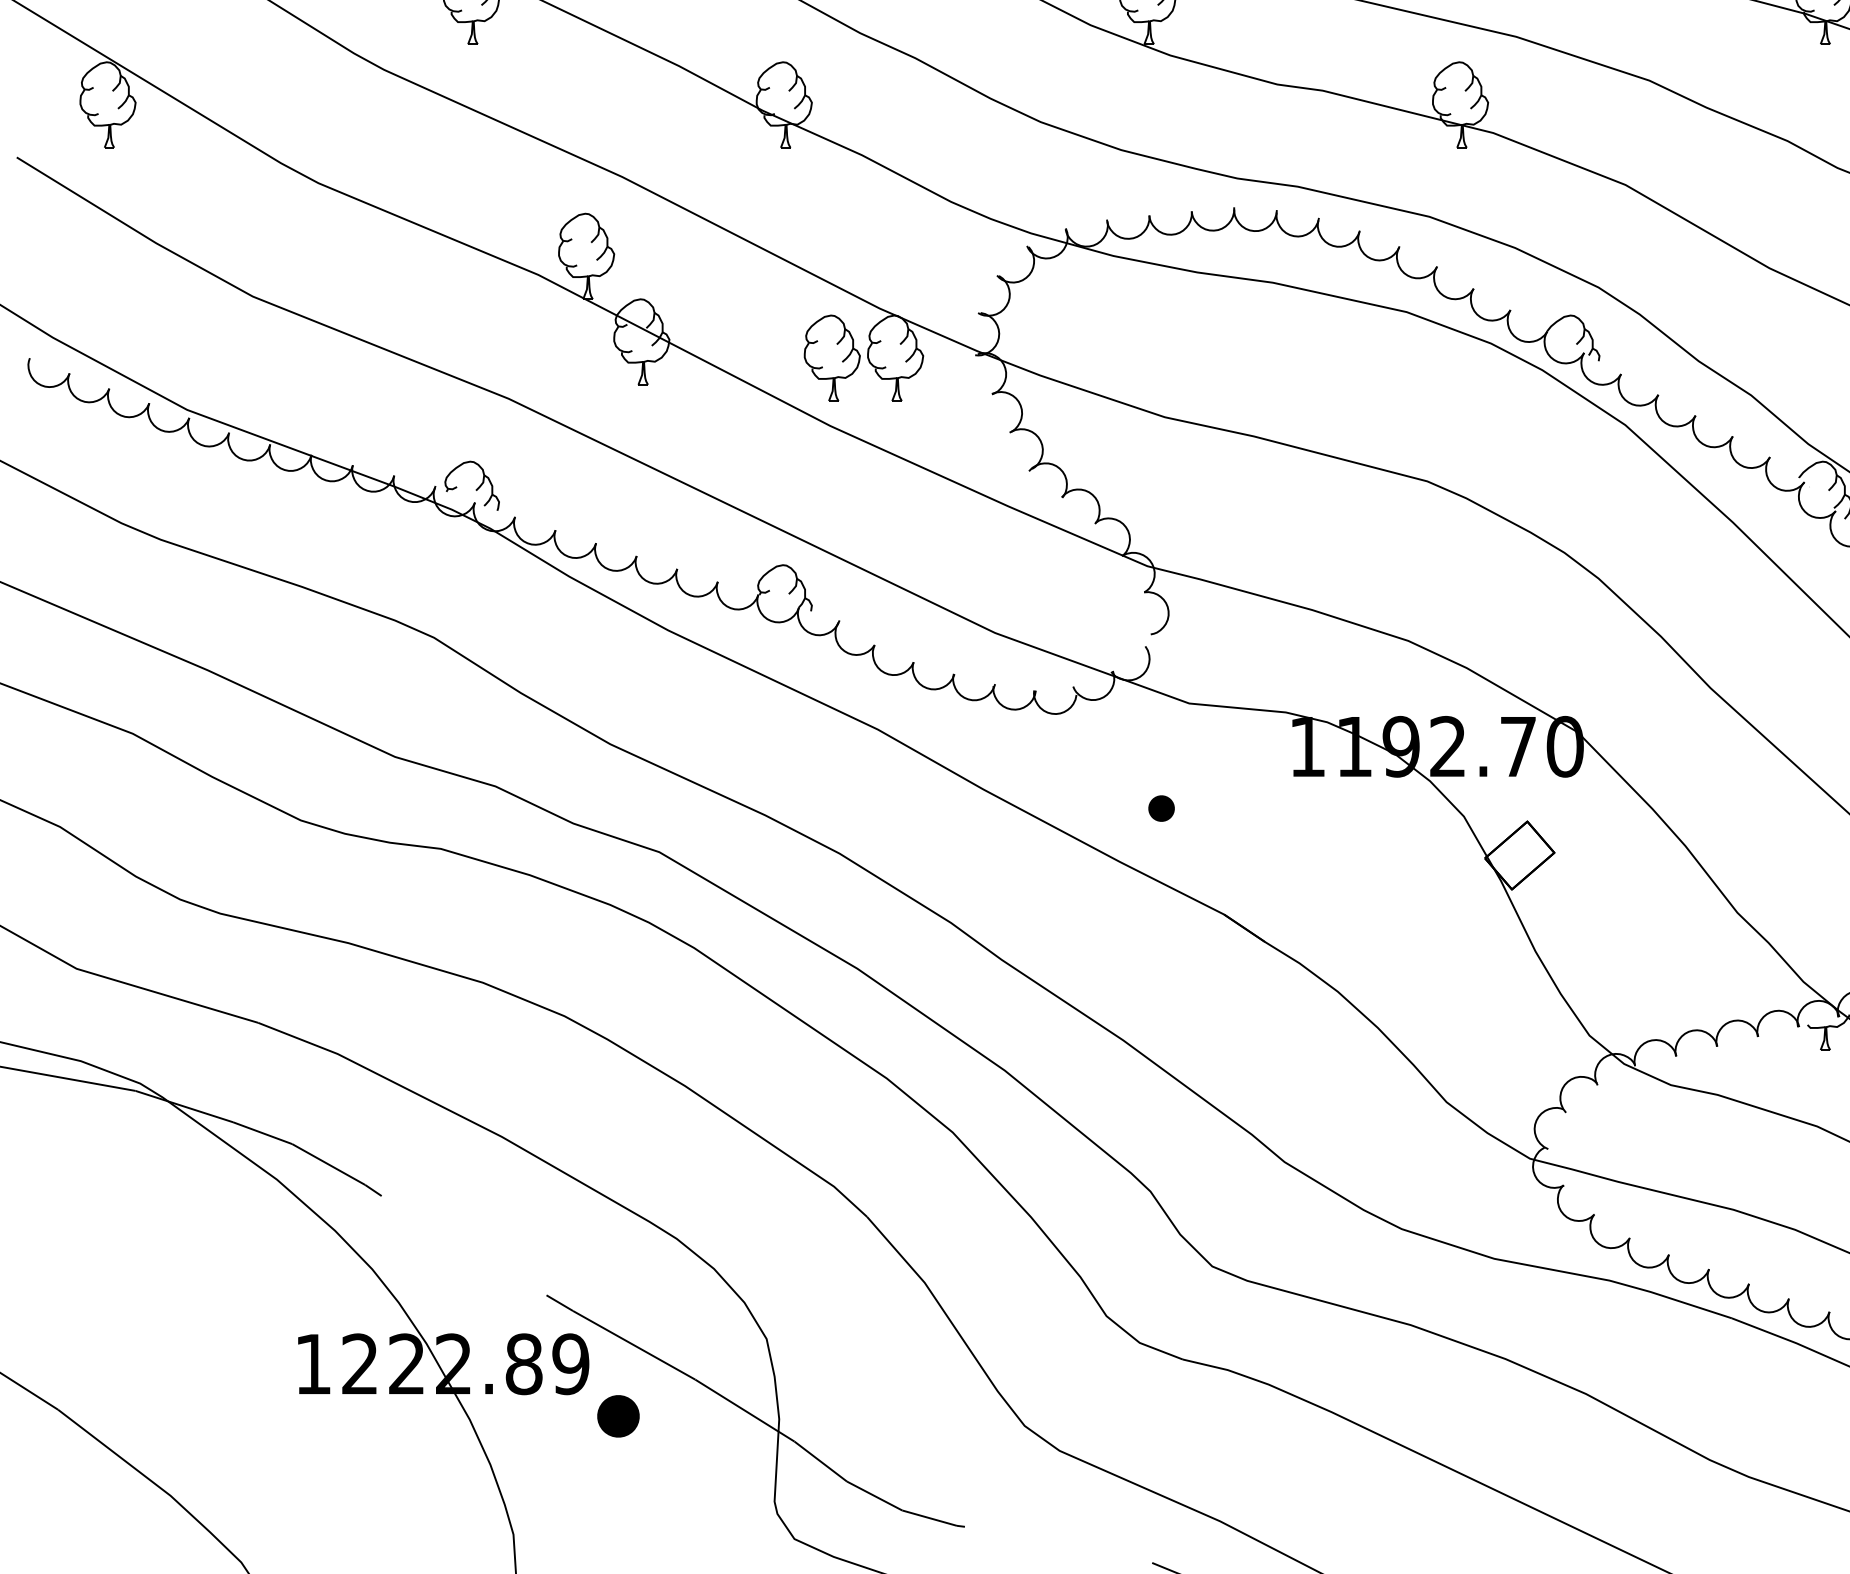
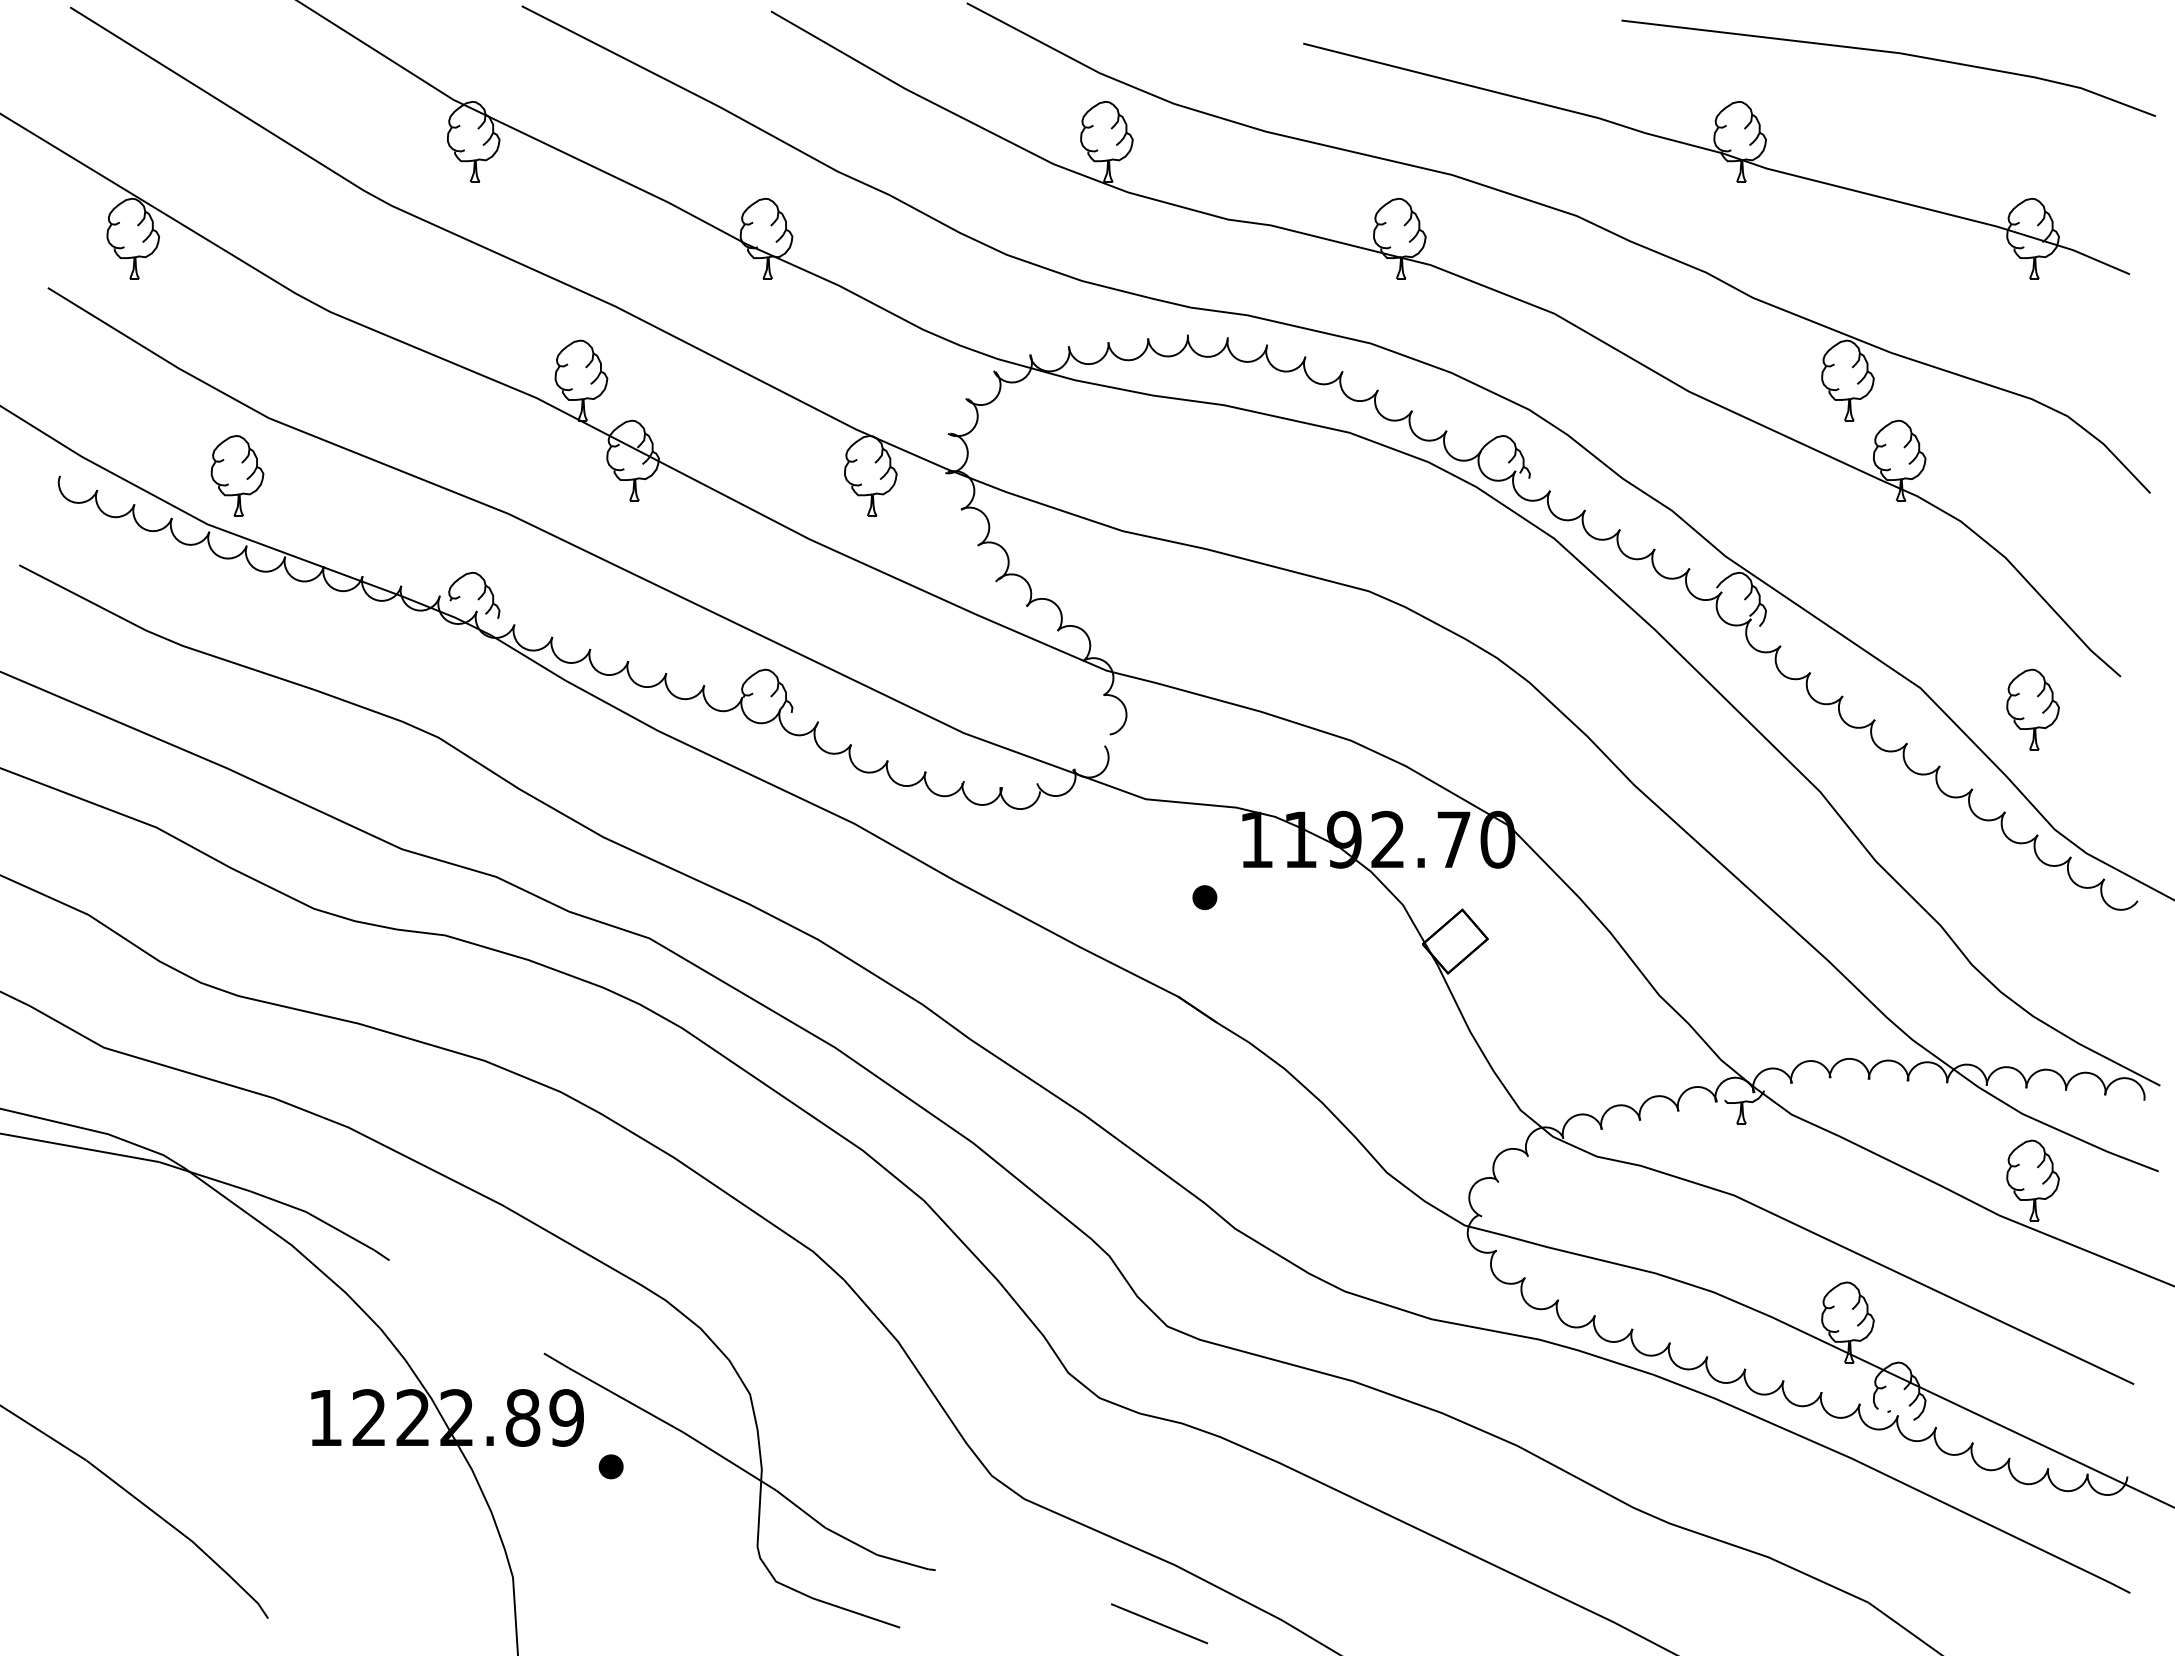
part: (832, 357) -> (237, 475), moved
part: (1161, 808) -> (1204, 897), moved
part: (617, 1416) -> (610, 1466), size x0.62

